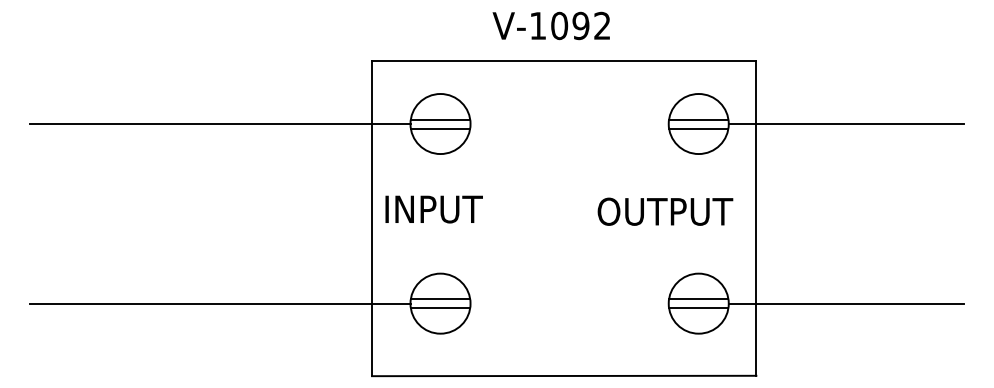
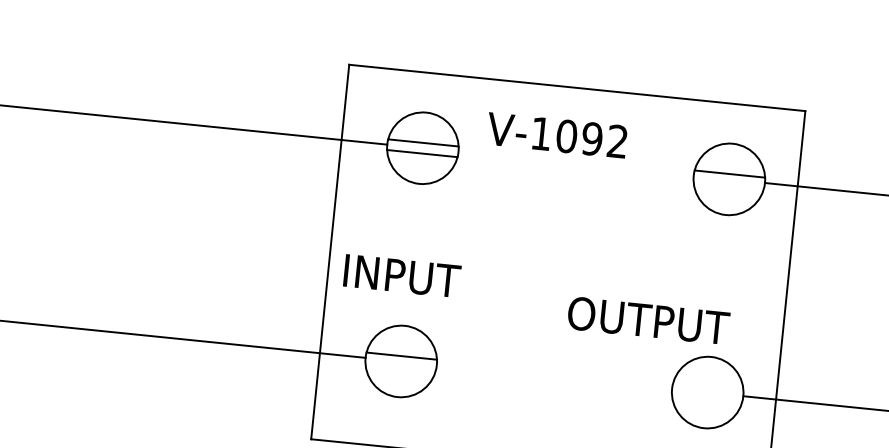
text: (550, 25) -> (556, 134), moved
line: (698, 128) -> (728, 184), removed
text: (433, 209) -> (401, 276), moved
text: (665, 211) -> (648, 320), moved
line: (698, 299) -> (707, 387), removed
line: (440, 308) -> (400, 367), removed
line: (698, 308) -> (706, 398), removed

